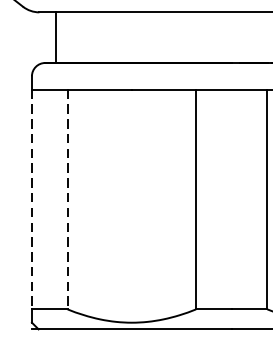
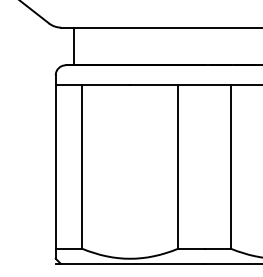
line: (31, 200) -> (55, 167), dashed -> solid
line: (67, 200) -> (82, 167), dashed -> solid

